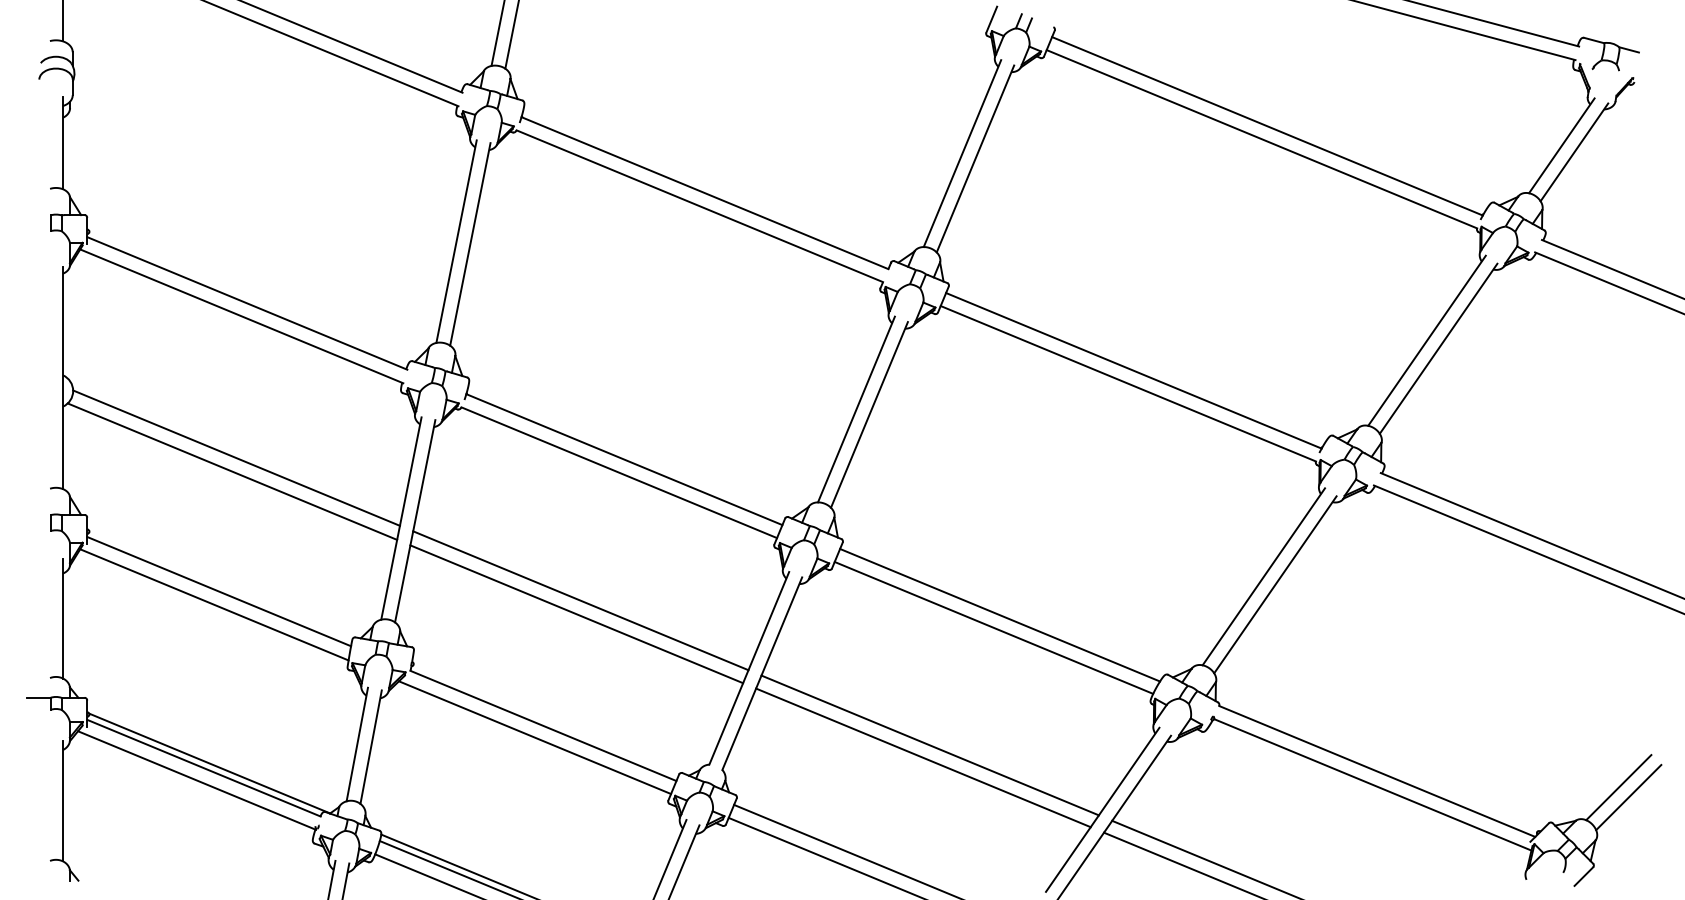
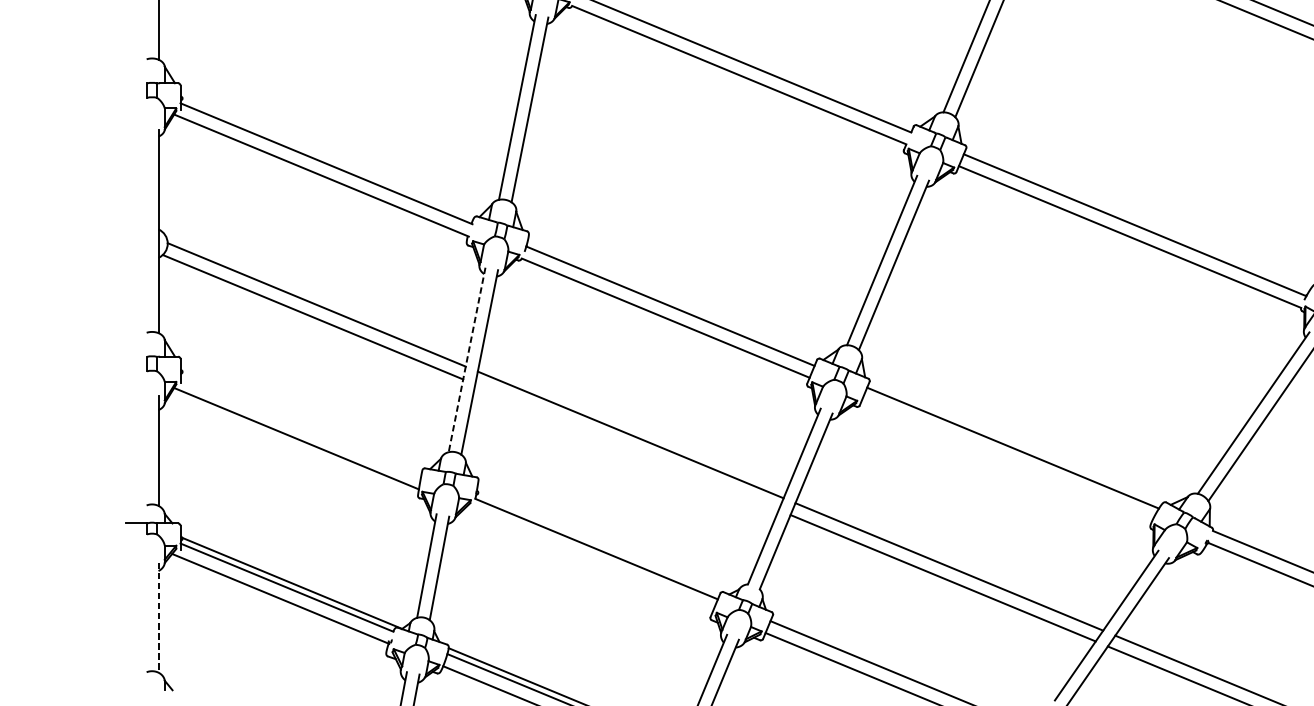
line: (401, 519) -> (467, 360), solid -> dashed
line: (219, 591) -> (301, 426), removed
line: (576, 614) -> (626, 447), removed
line: (993, 627) -> (1007, 459), removed
line: (534, 737) -> (588, 559), removed
line: (63, 801) -> (158, 618), solid -> dashed

